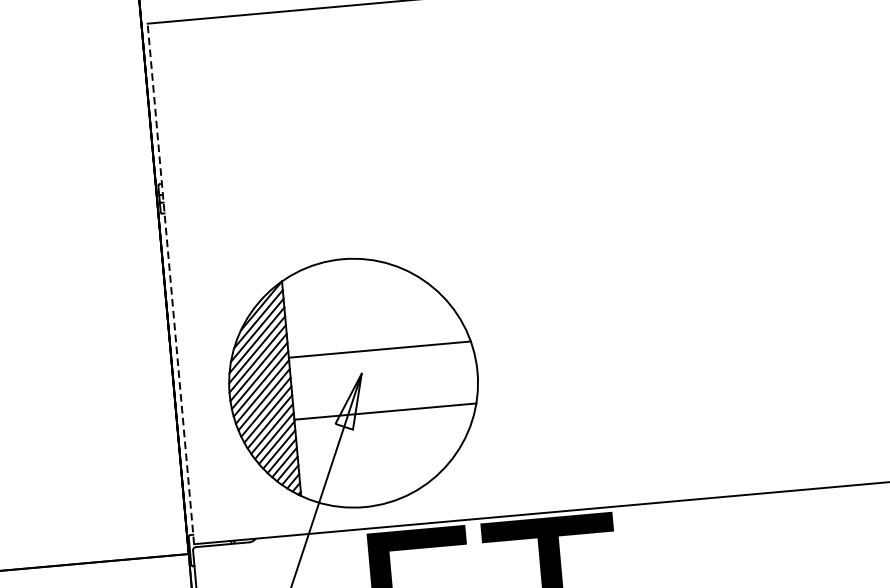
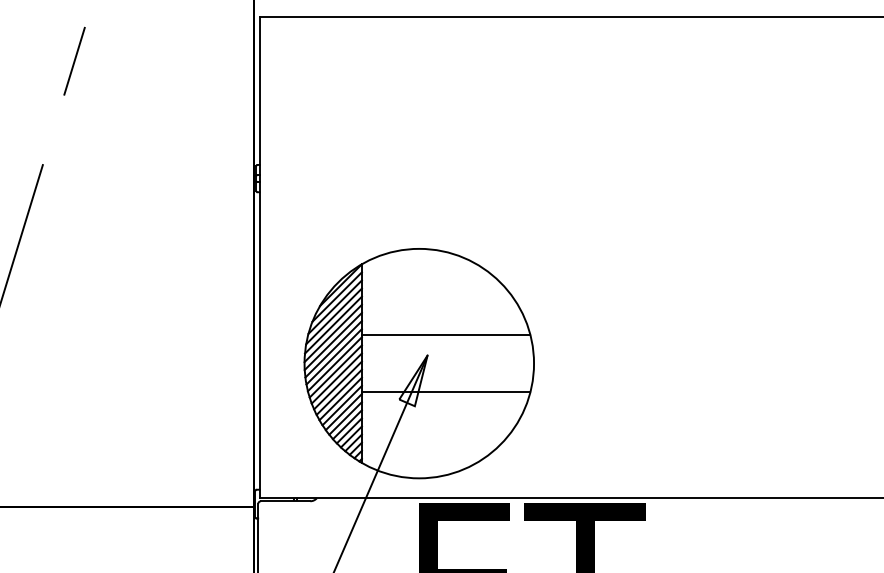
line: (170, 283) -> (259, 257), dashed -> solid

